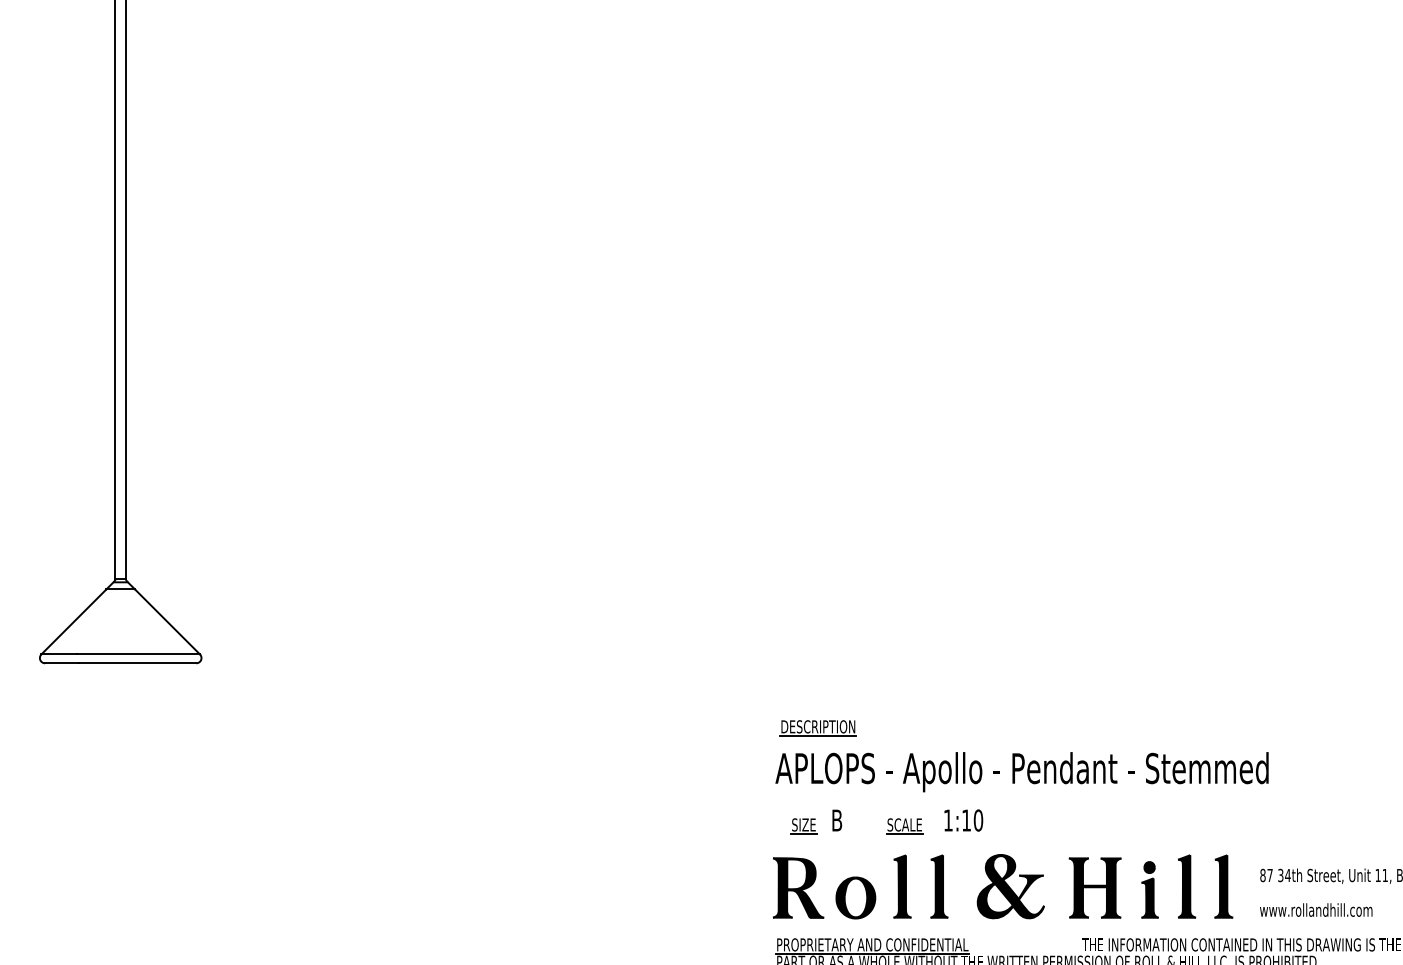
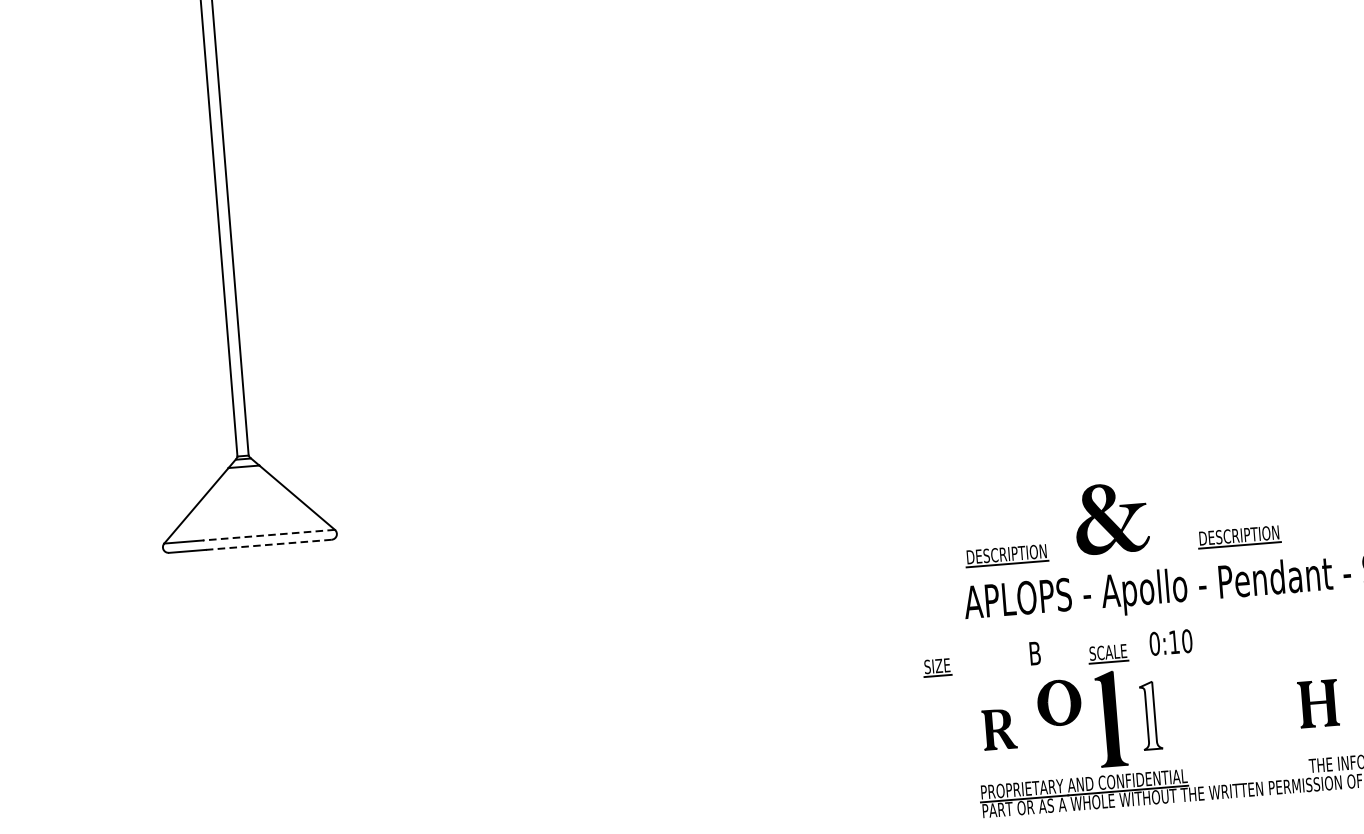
line: (138, 654) -> (268, 535), solid -> dashed
line: (137, 663) -> (268, 545), solid -> dashed
part: (1033, 728) -> (1238, 537), added
text: (948, 820) -> (1154, 643), 1:10 -> 0:10
part: (803, 826) -> (936, 667), moved
part: (902, 886) -> (1111, 718), size x1.4
fill: (939, 886) -> (1150, 715), removed
part: (1010, 886) -> (1111, 518), moved
part: (798, 887) -> (999, 728), size x0.6
part: (1094, 887) -> (1317, 703), size x0.7
part: (855, 897) -> (1058, 702), moved

